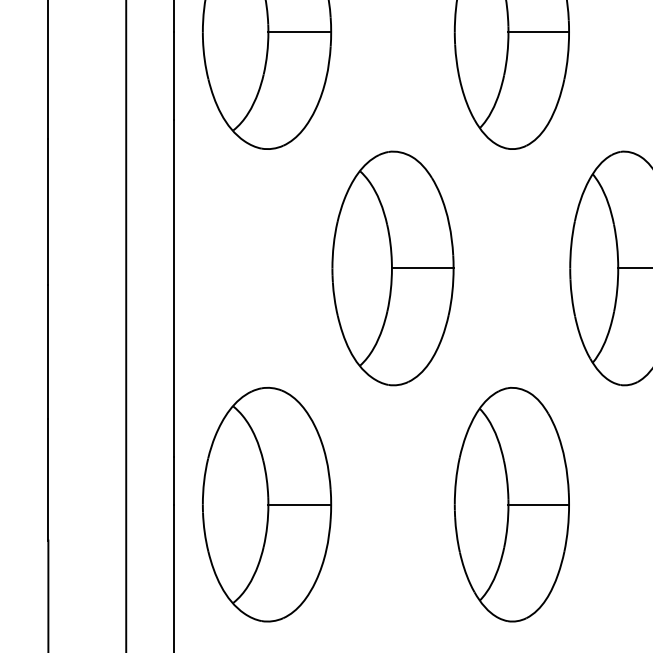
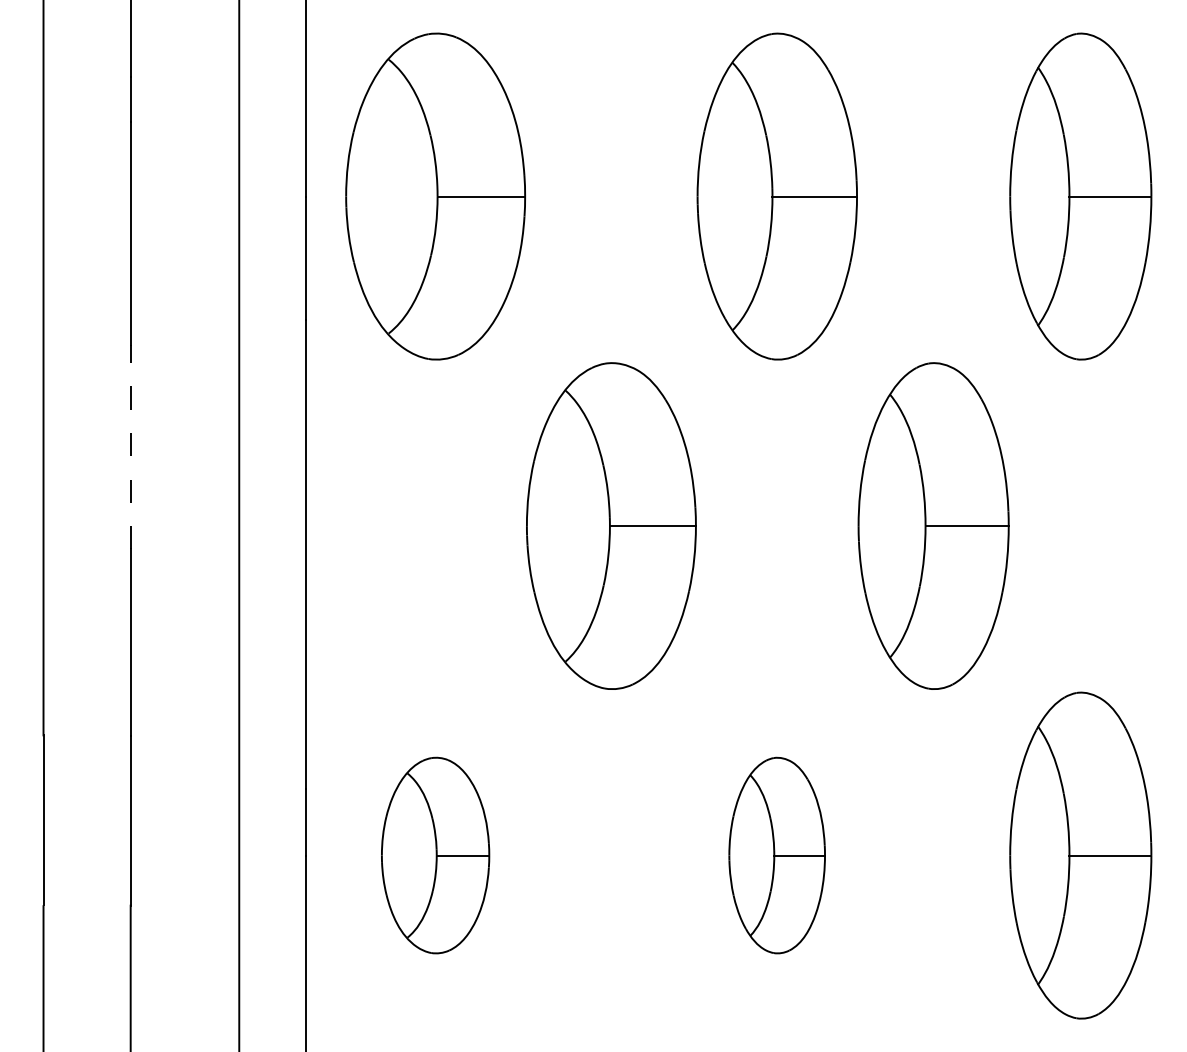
line: (48, 211) -> (130, 446), solid -> dashed
part: (266, 504) -> (435, 855), size x0.6
part: (511, 504) -> (776, 855), size x0.6

